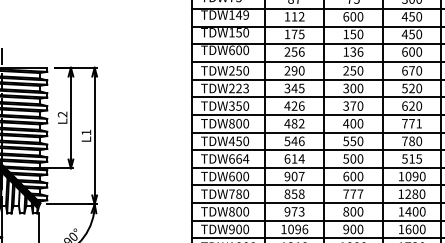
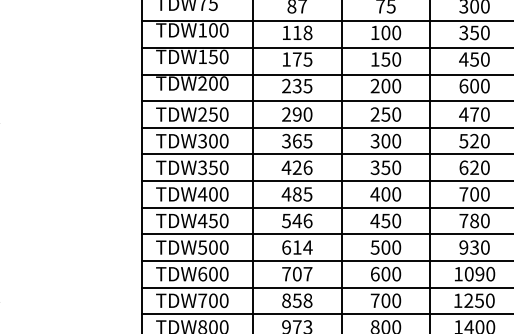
text: (241, 14) -> (217, 29), TDW149 -> TDW100
text: (301, 16) -> (307, 32), 112 -> 118
text: (346, 16) -> (375, 32), 600 -> 100
text: (404, 16) -> (463, 32), 450 -> 350
text: (231, 50) -> (201, 83), TDW600 -> TDW200
text: (298, 51) -> (303, 85), 256 -> 235
text: (353, 51) -> (386, 85), 136 -> 200
text: (404, 70) -> (463, 114), 670 -> 470
text: (239, 88) -> (214, 141), TDW223 -> TDW300
text: (294, 88) -> (297, 141), 345 -> 365
text: (353, 105) -> (386, 166), 370 -> 350
text: (231, 123) -> (201, 194), TDW800 -> TDW400
text: (301, 123) -> (307, 194), 482 -> 485
text: (415, 123) -> (479, 194), 771 -> 700
text: (346, 141) -> (375, 221), 550 -> 450
text: (239, 158) -> (214, 246), TDW664 -> TDW500
text: (412, 158) -> (475, 246), 515 -> 930
text: (287, 176) -> (286, 274), 907 -> 707
text: (356, 193) -> (390, 299), 777 -> 700
text: (415, 193) -> (479, 299), 1280 -> 1250
text: (238, 194) -> (212, 301), TDW780 -> TDW700

